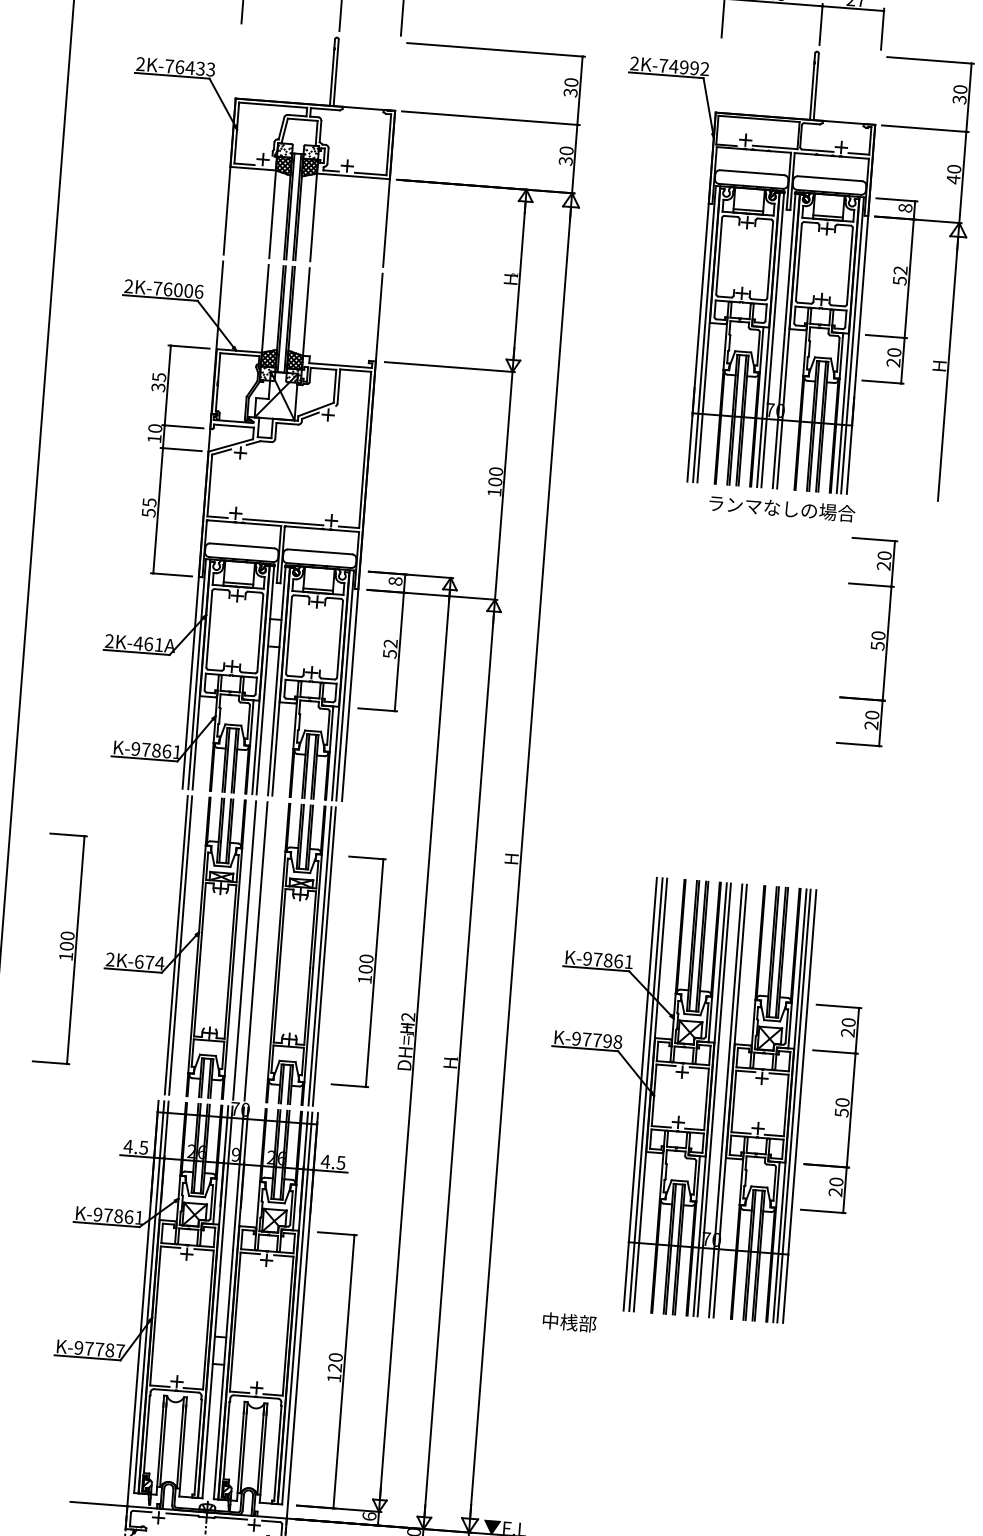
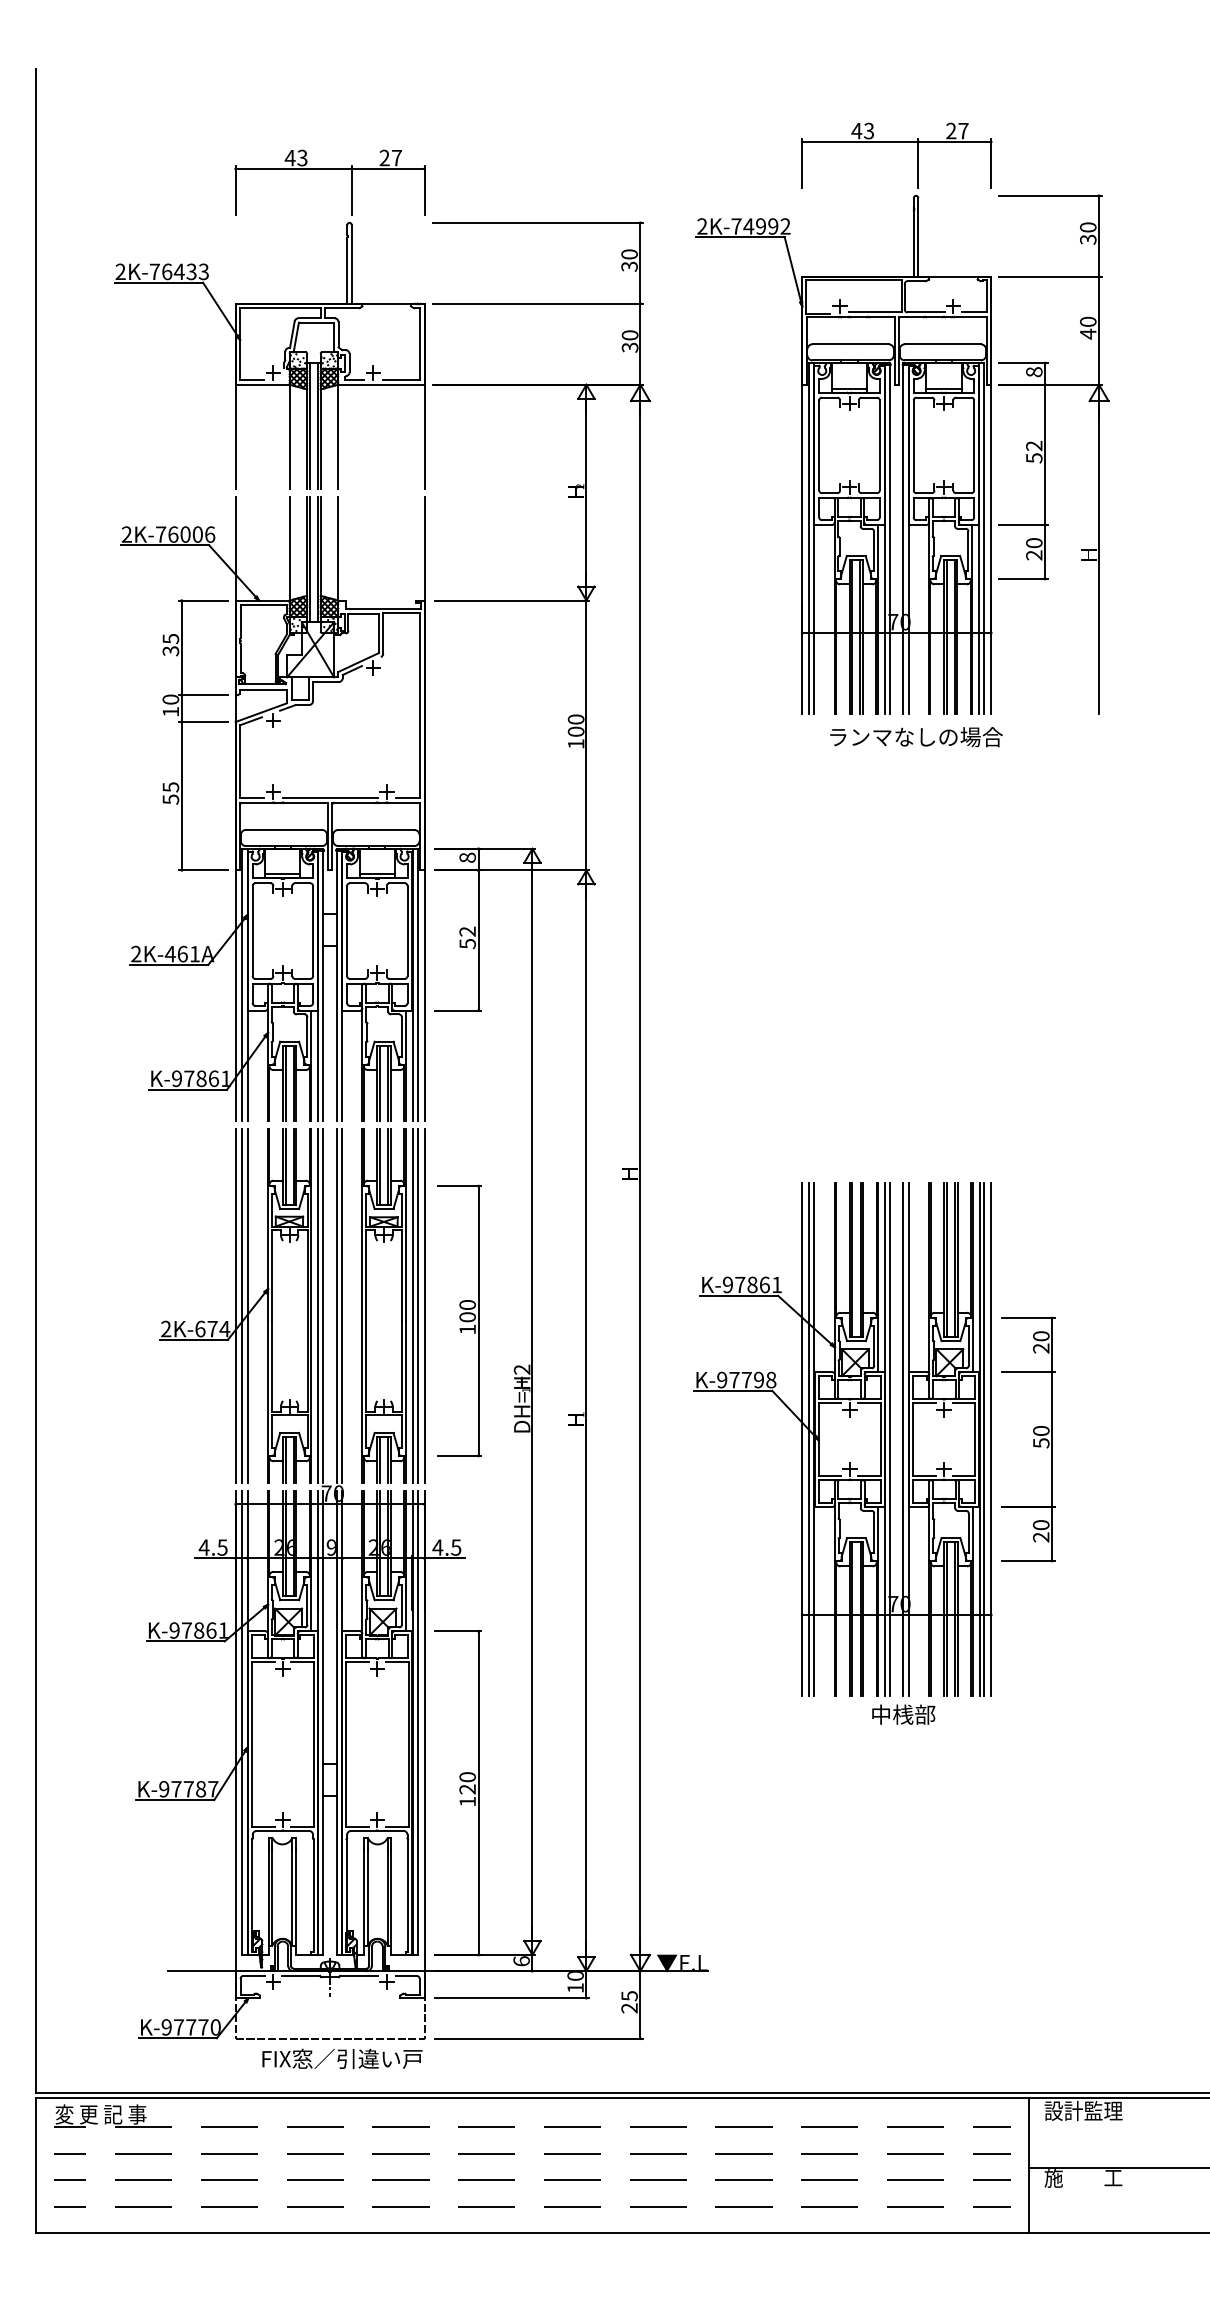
part: (867, 642) -> (1028, 886), removed
line: (170, 944) -> (235, 1305), added
part: (59, 948) -> (105, 1320), removed
line: (240, 949) -> (318, 1305), added
line: (260, 951) -> (342, 1305), added
line: (330, 956) -> (424, 1305), added
text: (569, 1322) -> (903, 1714), moved

